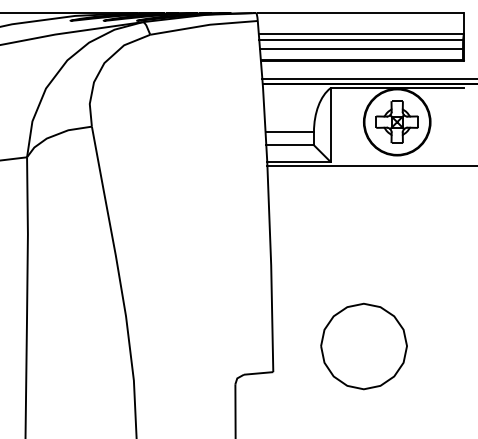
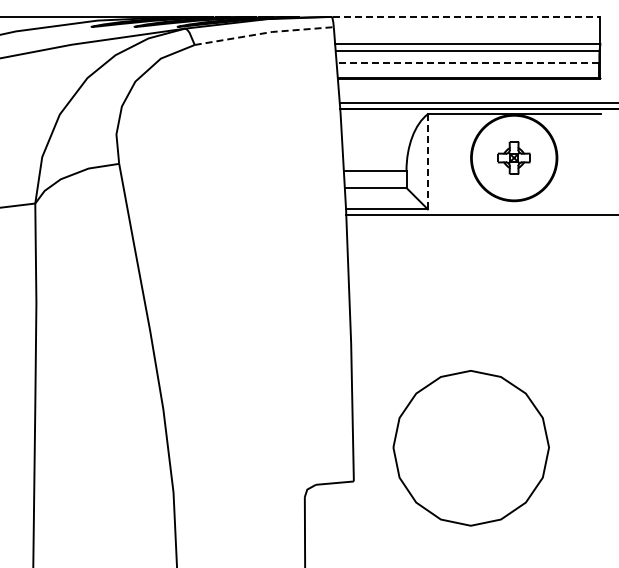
line: (361, 12) -> (467, 16), solid -> dashed
line: (204, 25) -> (264, 33), solid -> dashed
line: (361, 49) -> (467, 63), solid -> dashed
part: (396, 121) -> (513, 157), size x0.6
line: (330, 124) -> (427, 161), solid -> dashed
part: (364, 346) -> (471, 448), size x1.4

